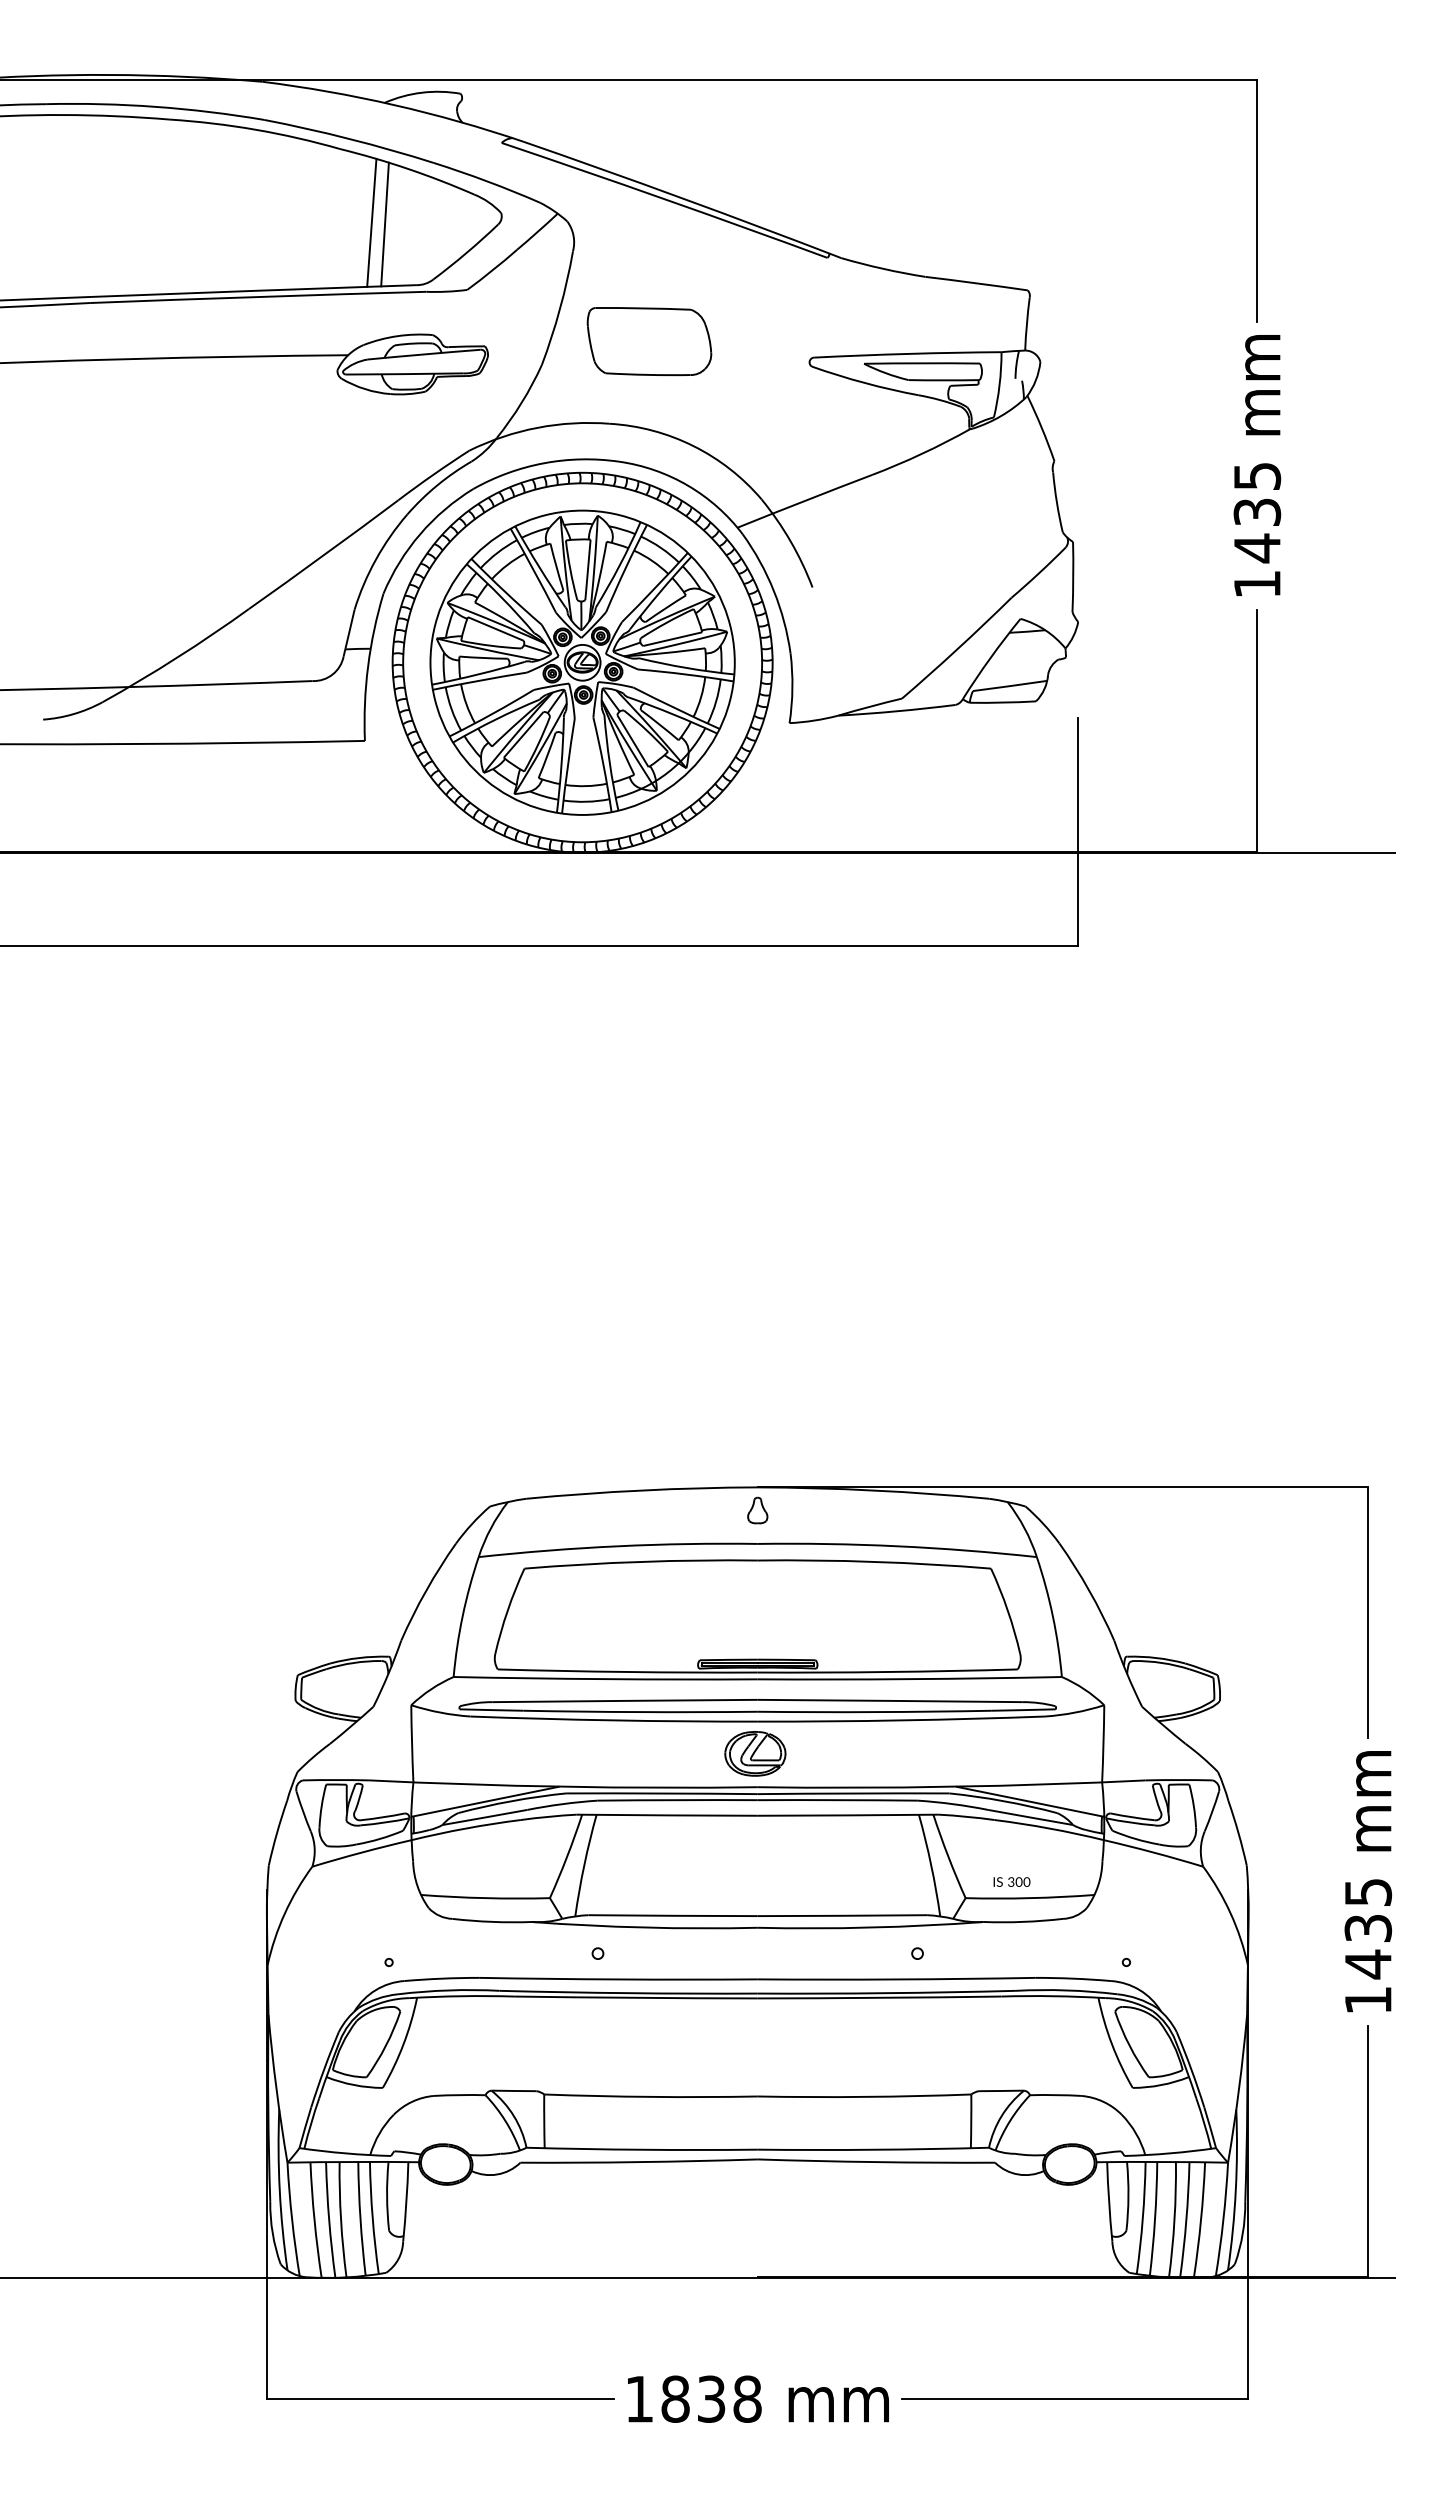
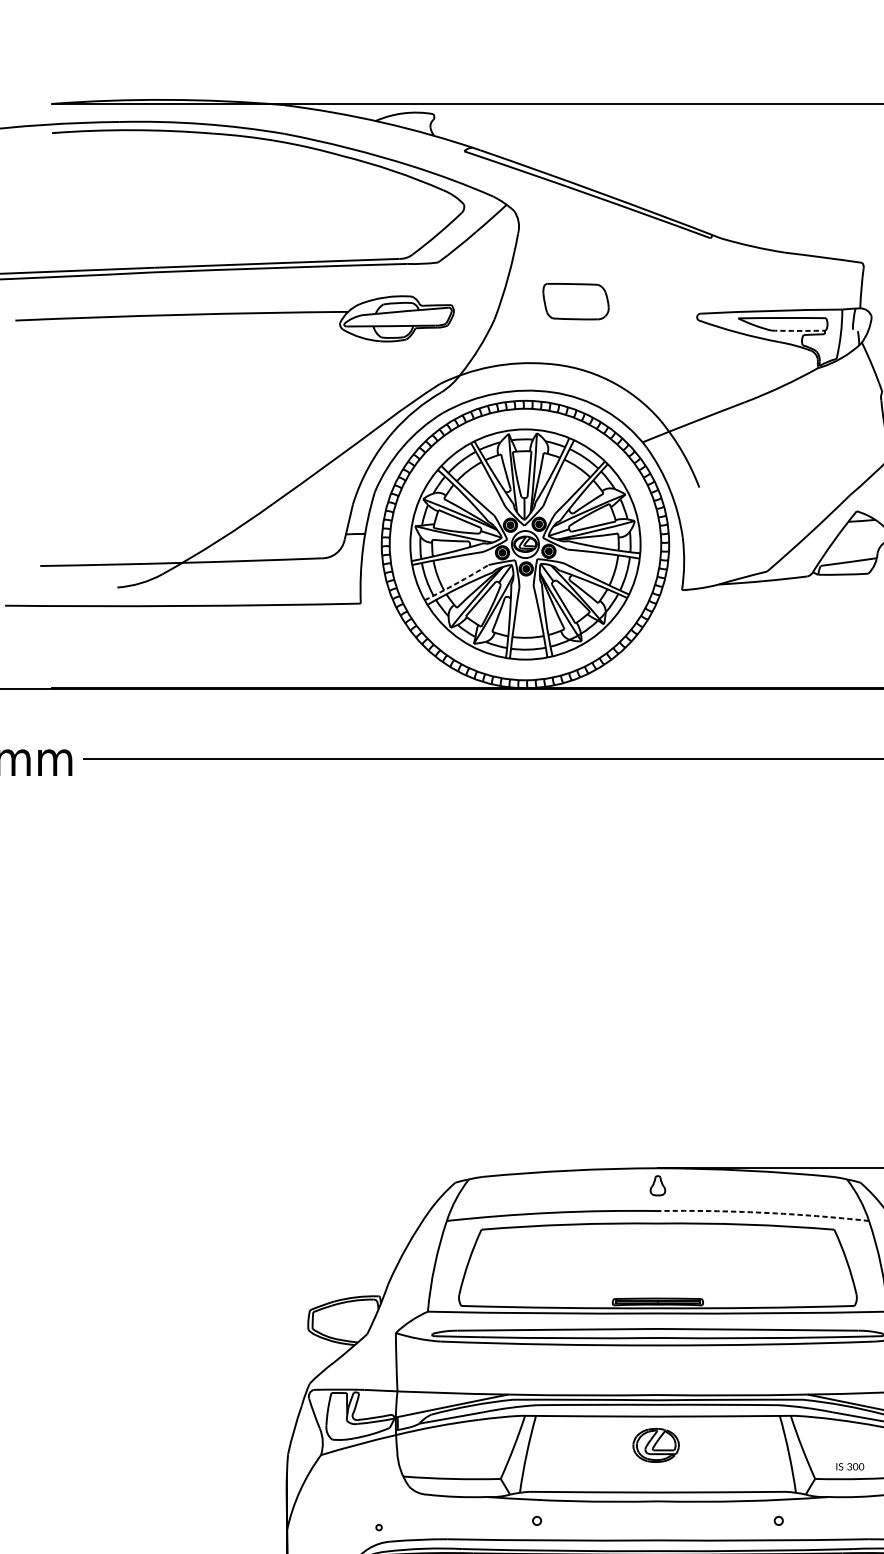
line: (371, 222) -> (365, 211), removed
line: (384, 224) -> (375, 213), removed
part: (649, 341) -> (576, 301), size x0.7
arc: (944, 380) -> (799, 331), solid -> dashed
arc: (492, 714) -> (457, 583), solid -> dashed
arc: (897, 1546) -> (763, 1212), solid -> dashed
part: (755, 1753) -> (656, 1445), moved

